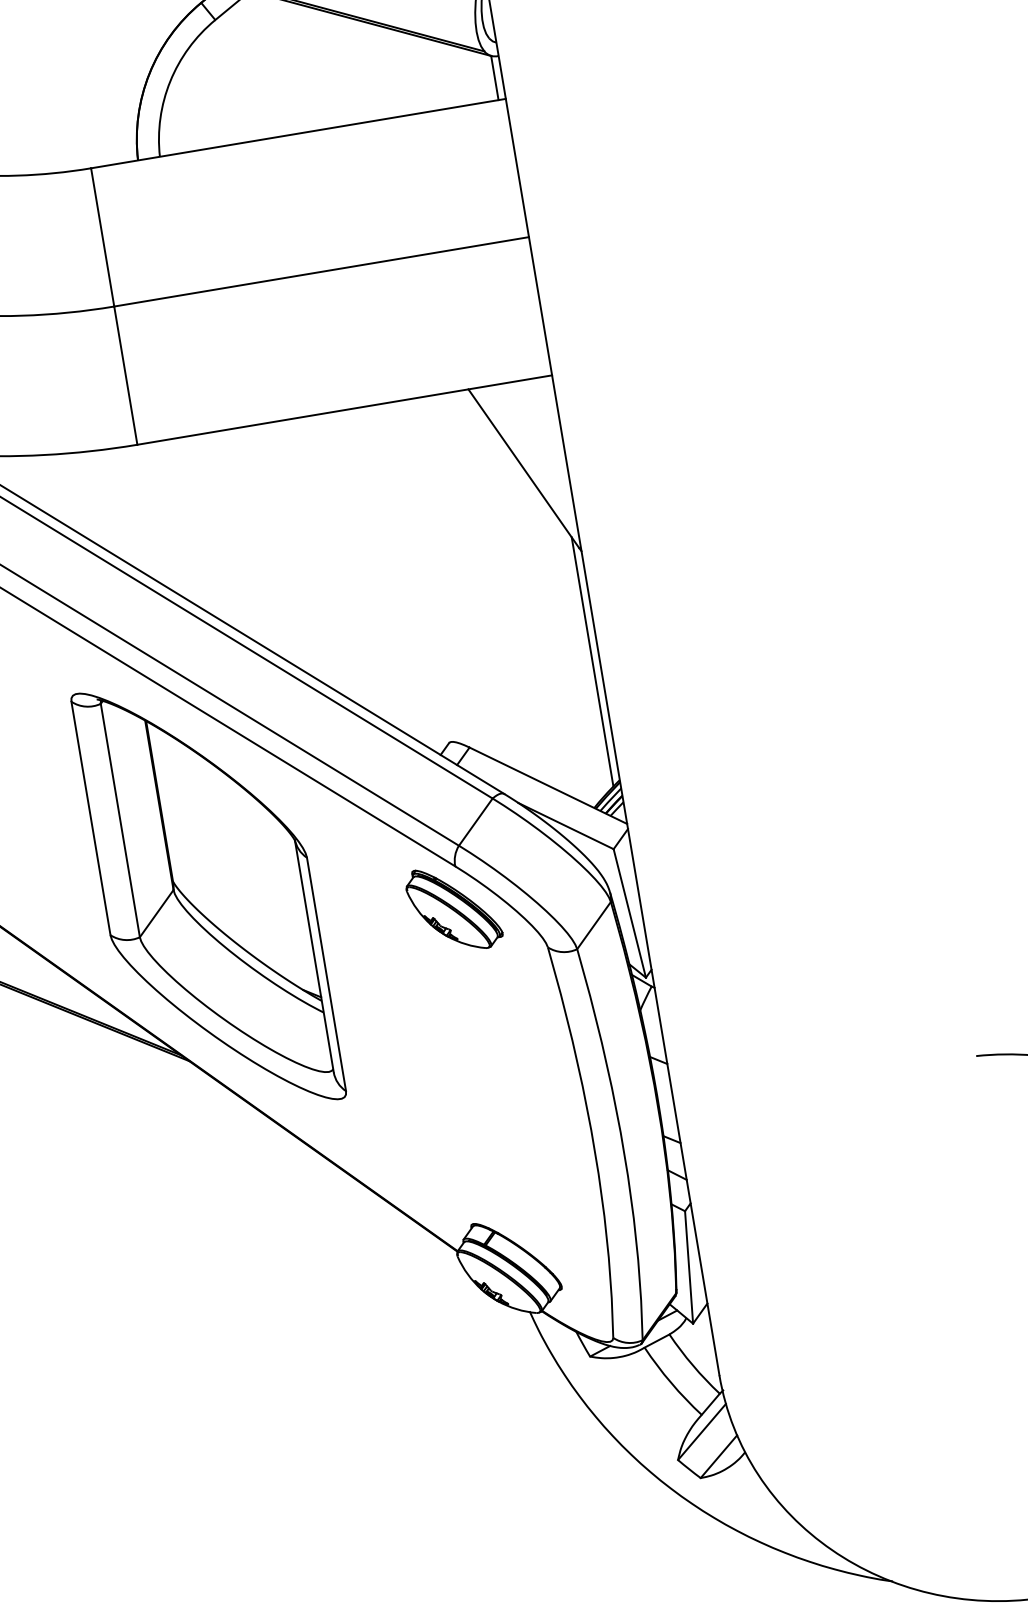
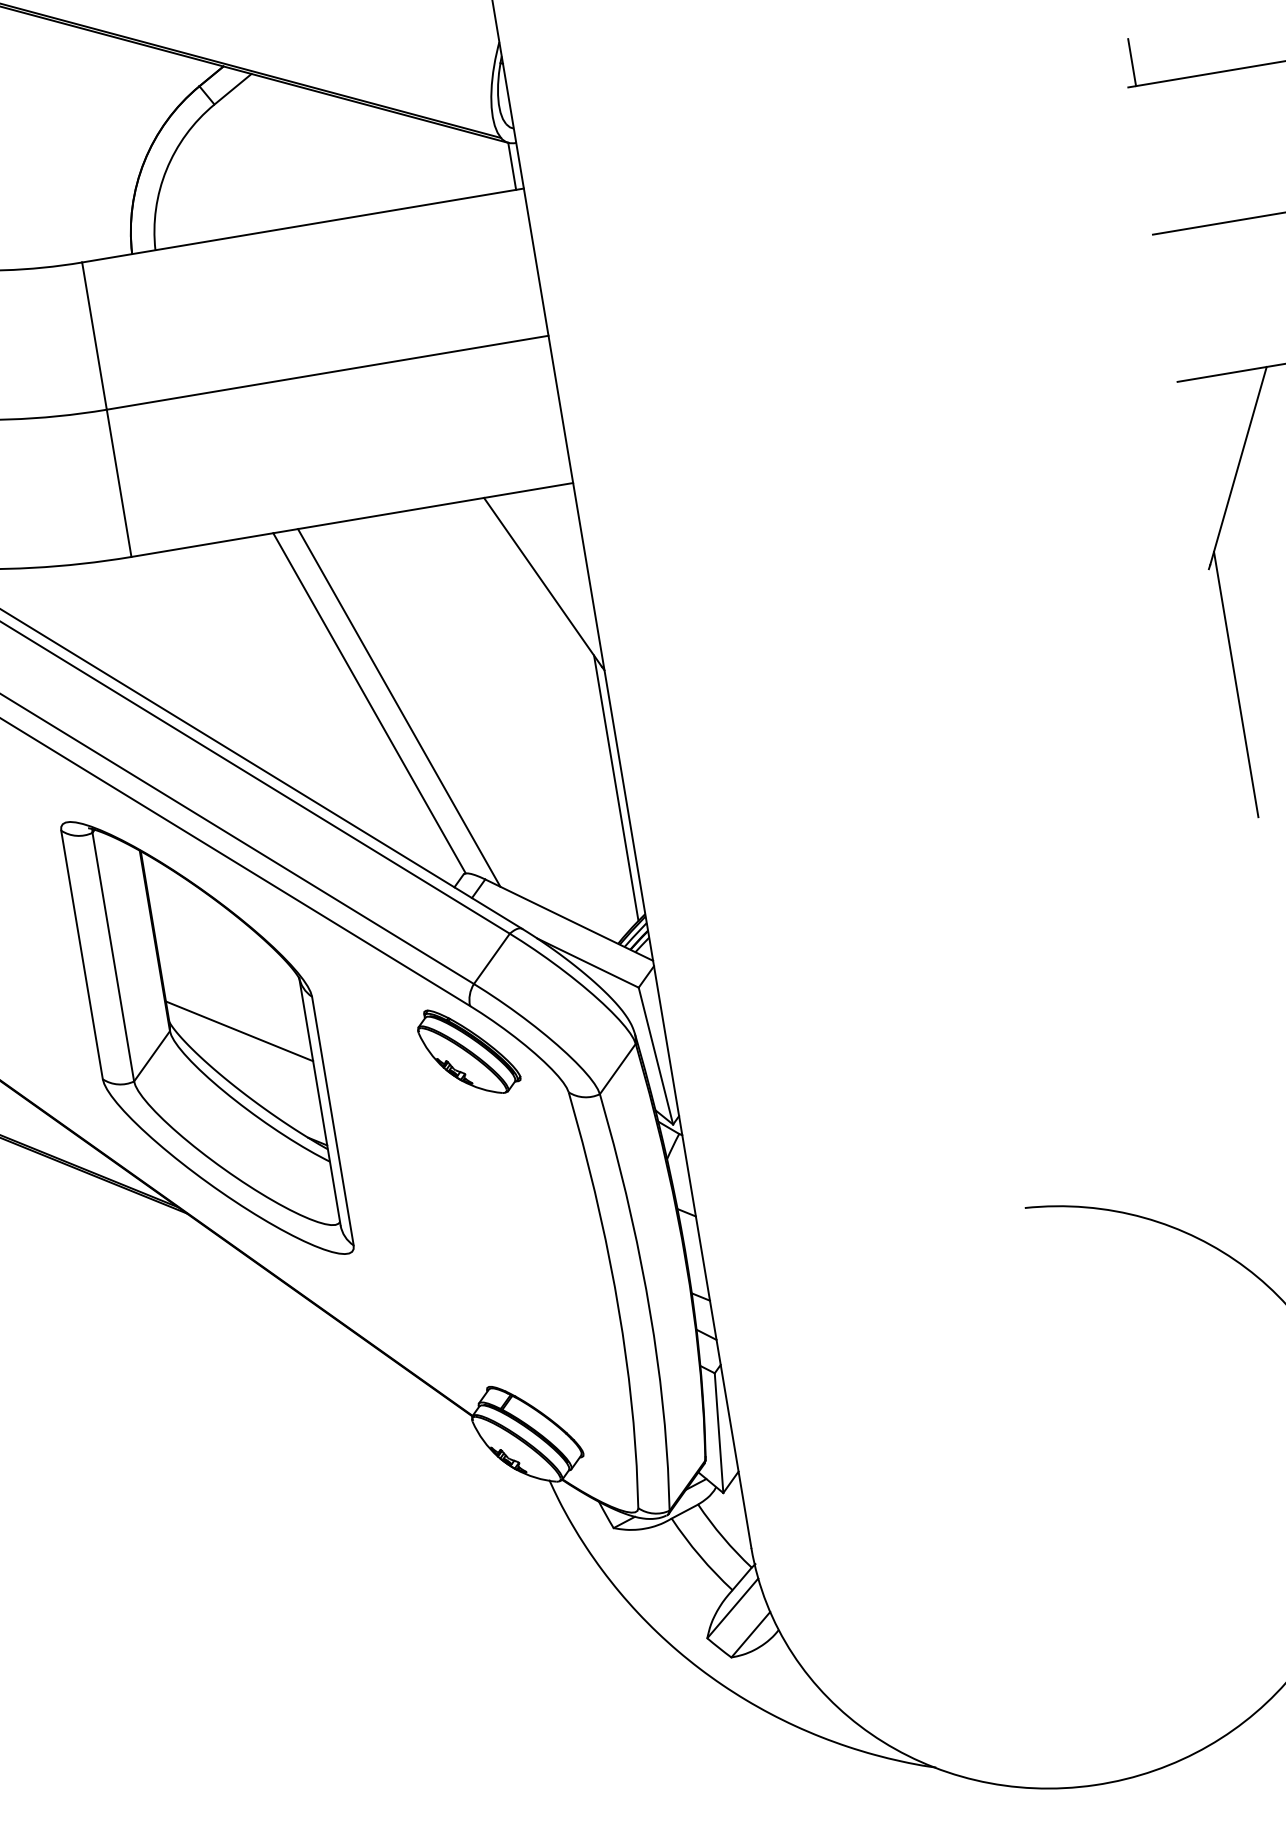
line: (360, 582) -> (369, 703), added
line: (389, 586) -> (399, 707), added
line: (238, 890) -> (239, 1031), added

